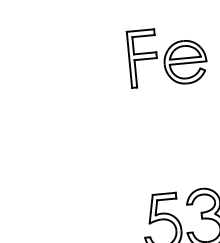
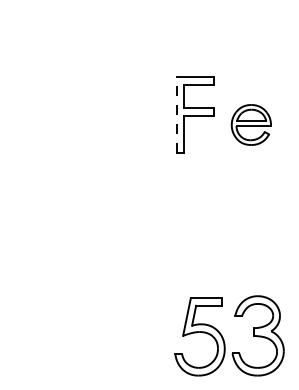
line: (129, 59) -> (176, 114), solid -> dashed
part: (185, 61) -> (251, 124), size x0.7

